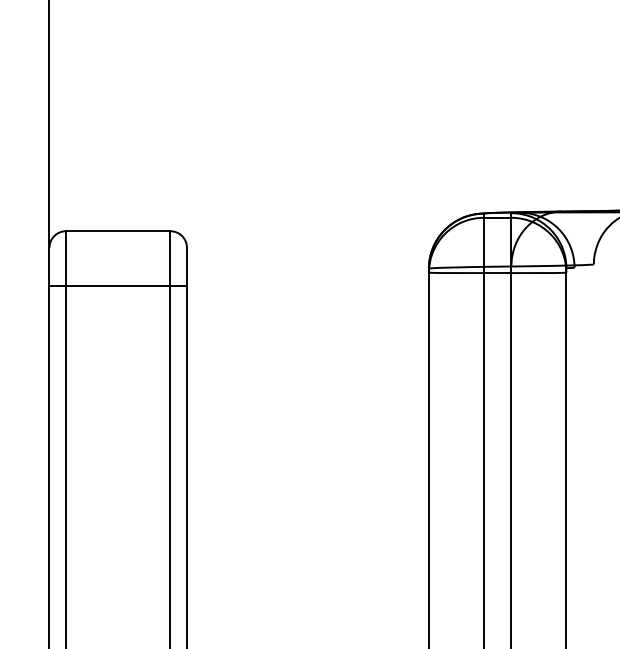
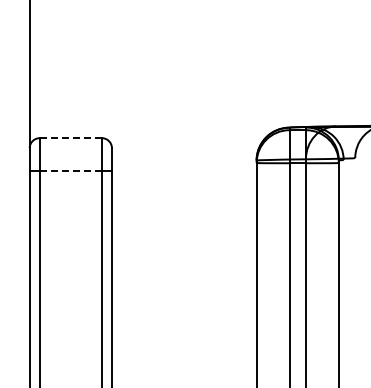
line: (117, 231) -> (70, 138), solid -> dashed
line: (119, 286) -> (71, 171), solid -> dashed

